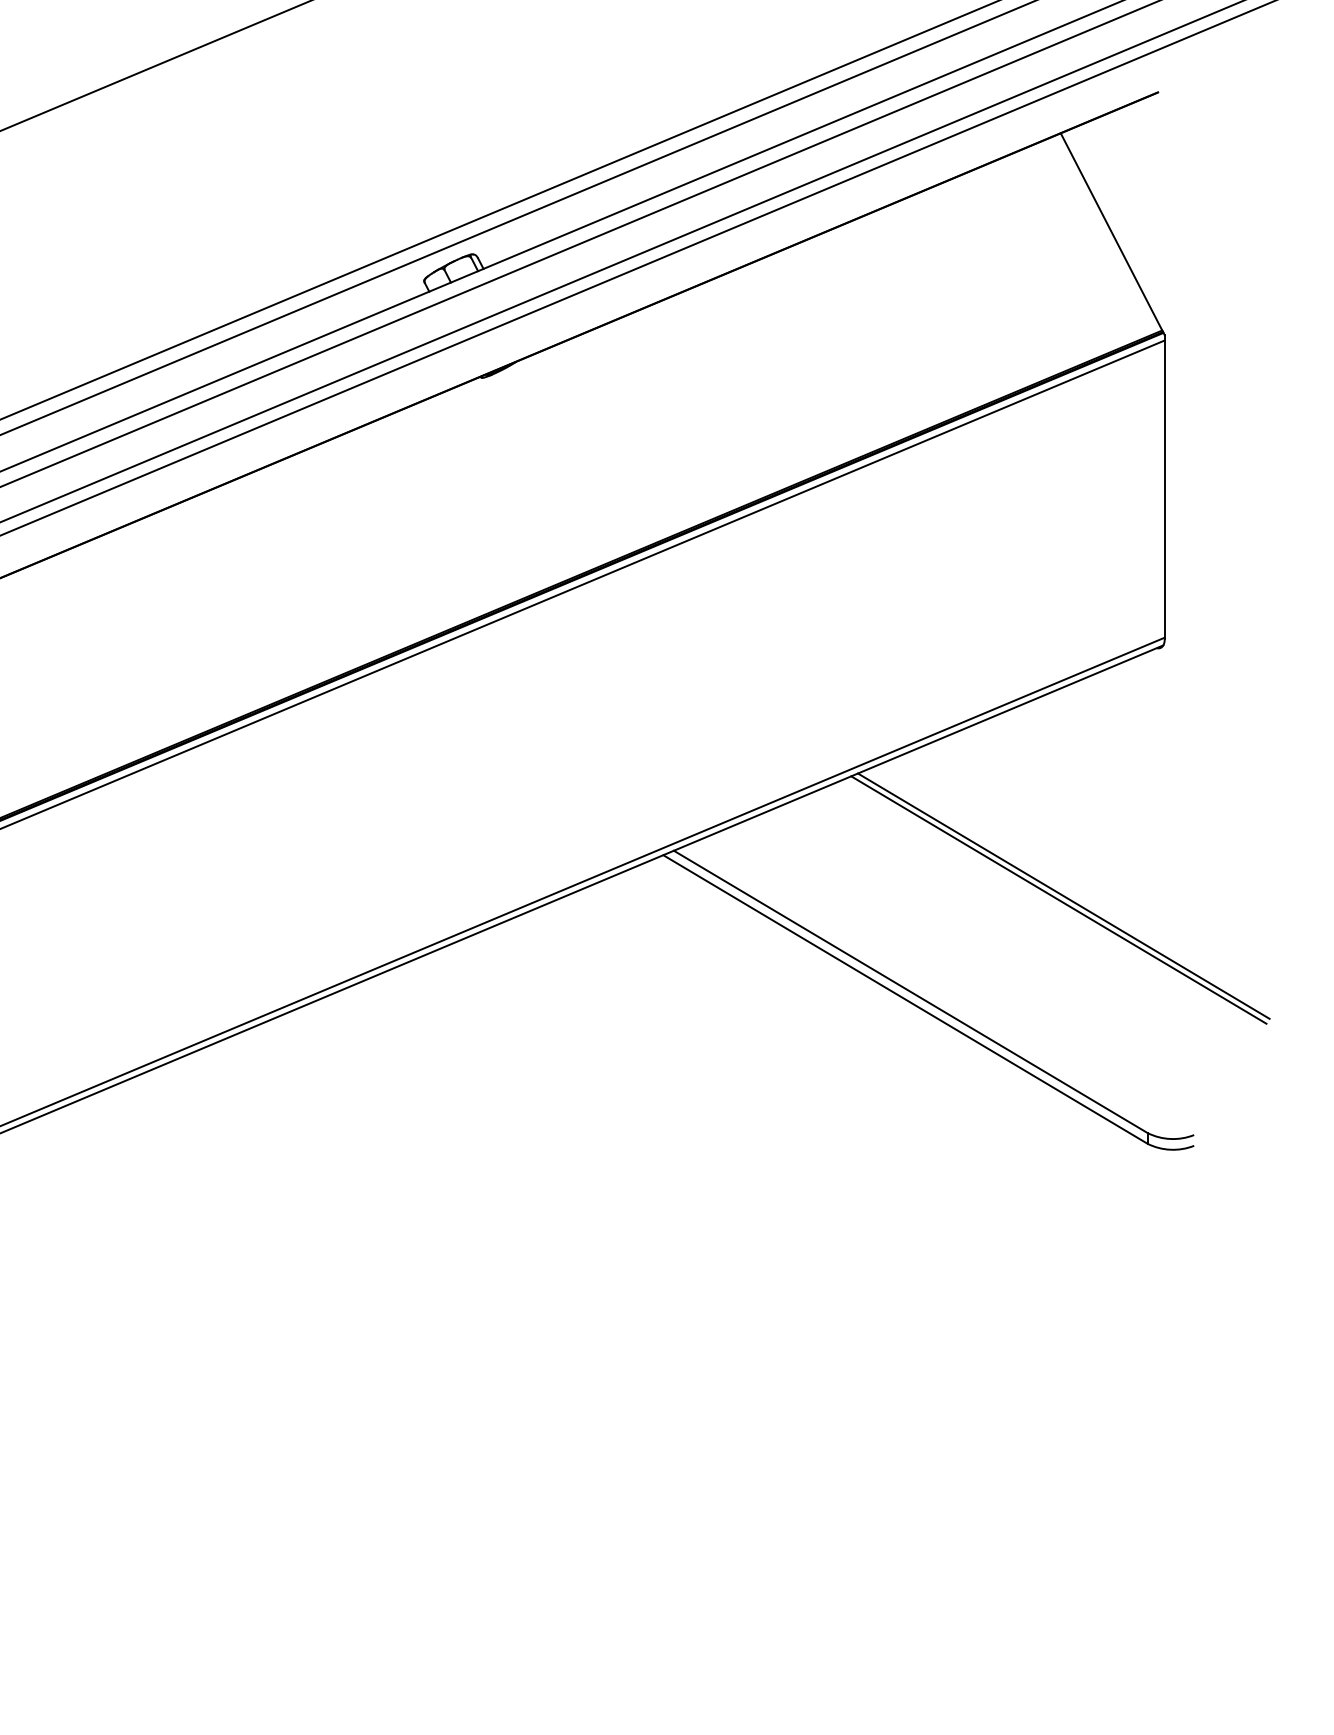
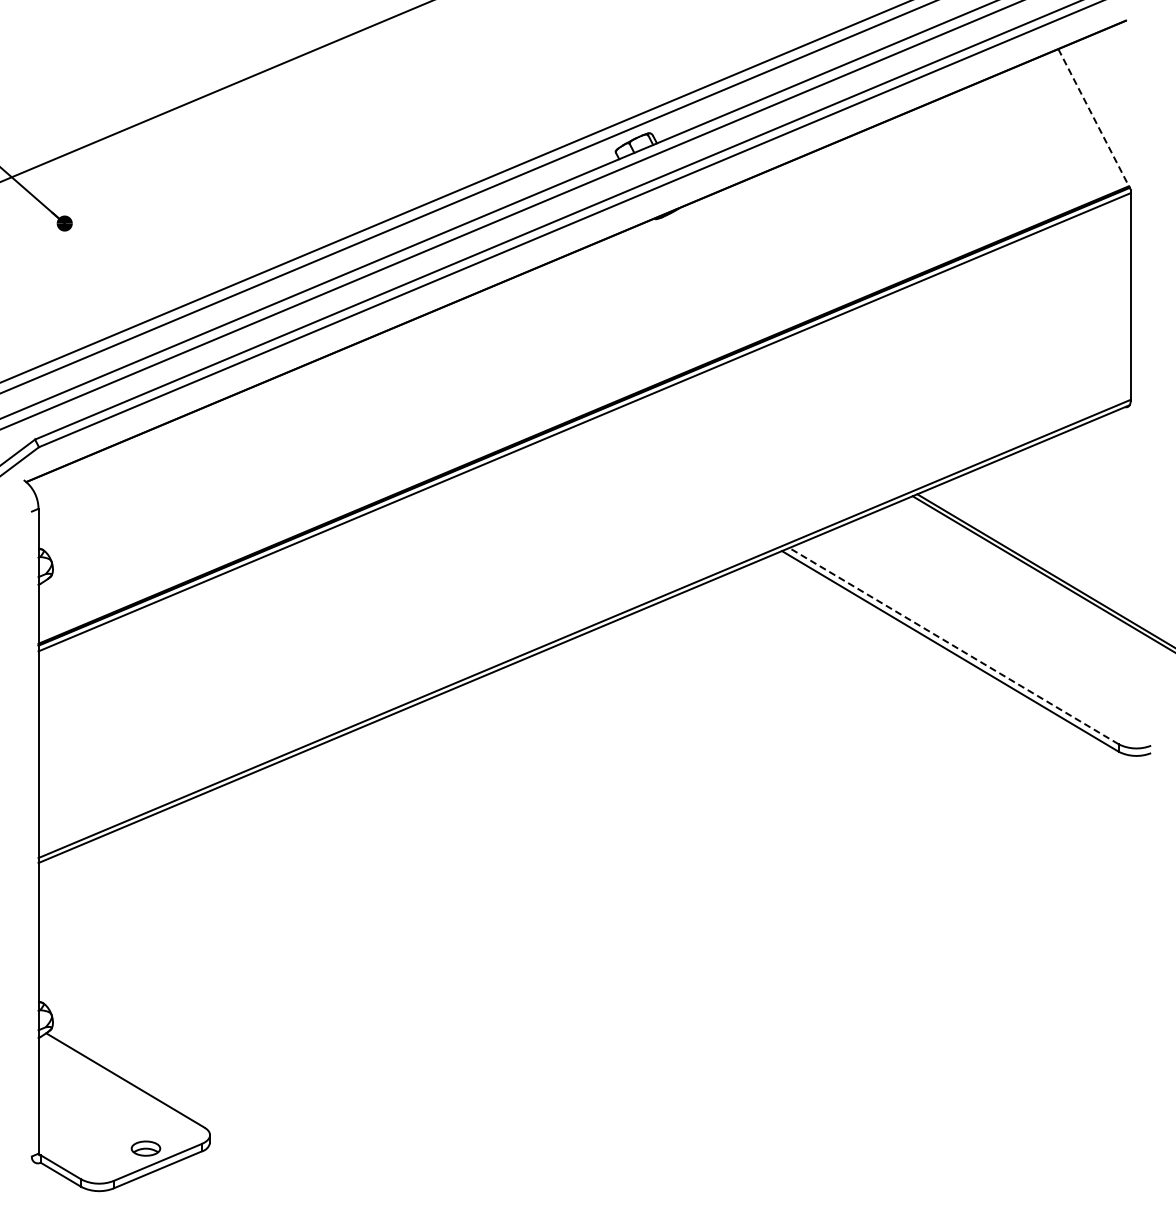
line: (1112, 234) -> (1094, 119), solid -> dashed
line: (911, 992) -> (954, 646), solid -> dashed

